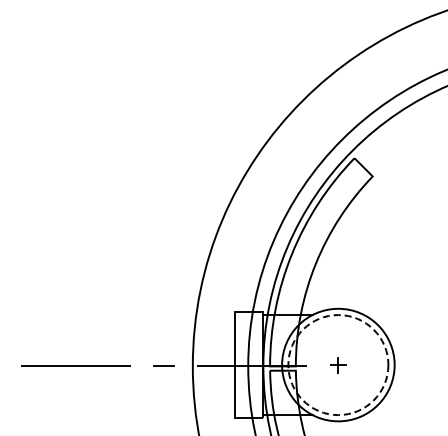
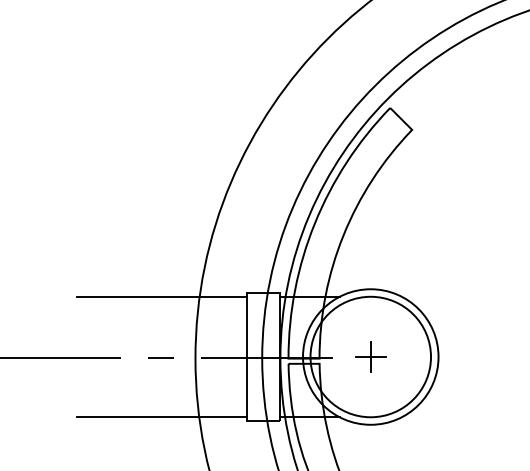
line: (164, 315) -> (161, 297), added
circle: (338, 365) -> (370, 357), dashed -> solid
part: (338, 365) -> (370, 357), size x1.67
line: (164, 415) -> (161, 417), added

